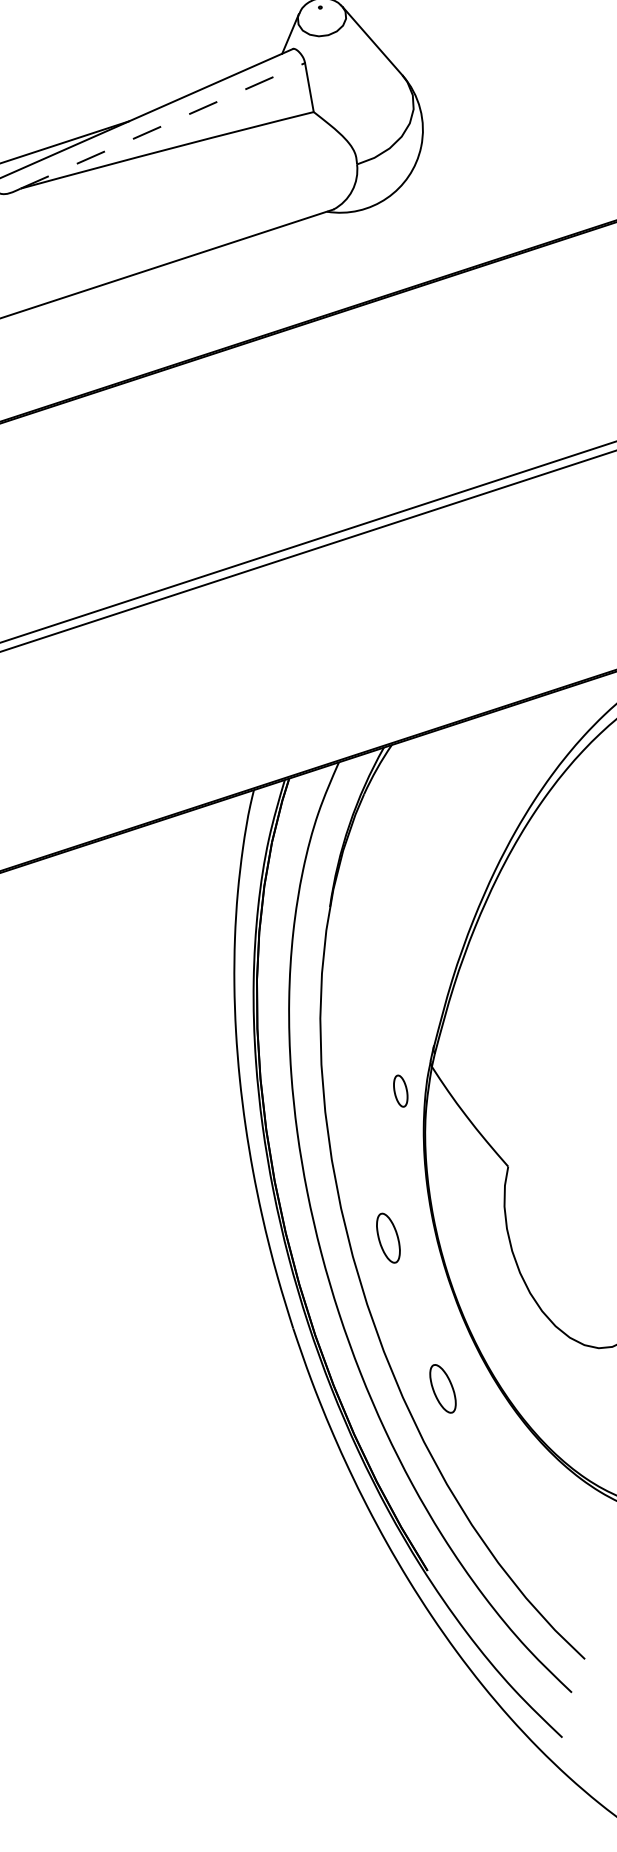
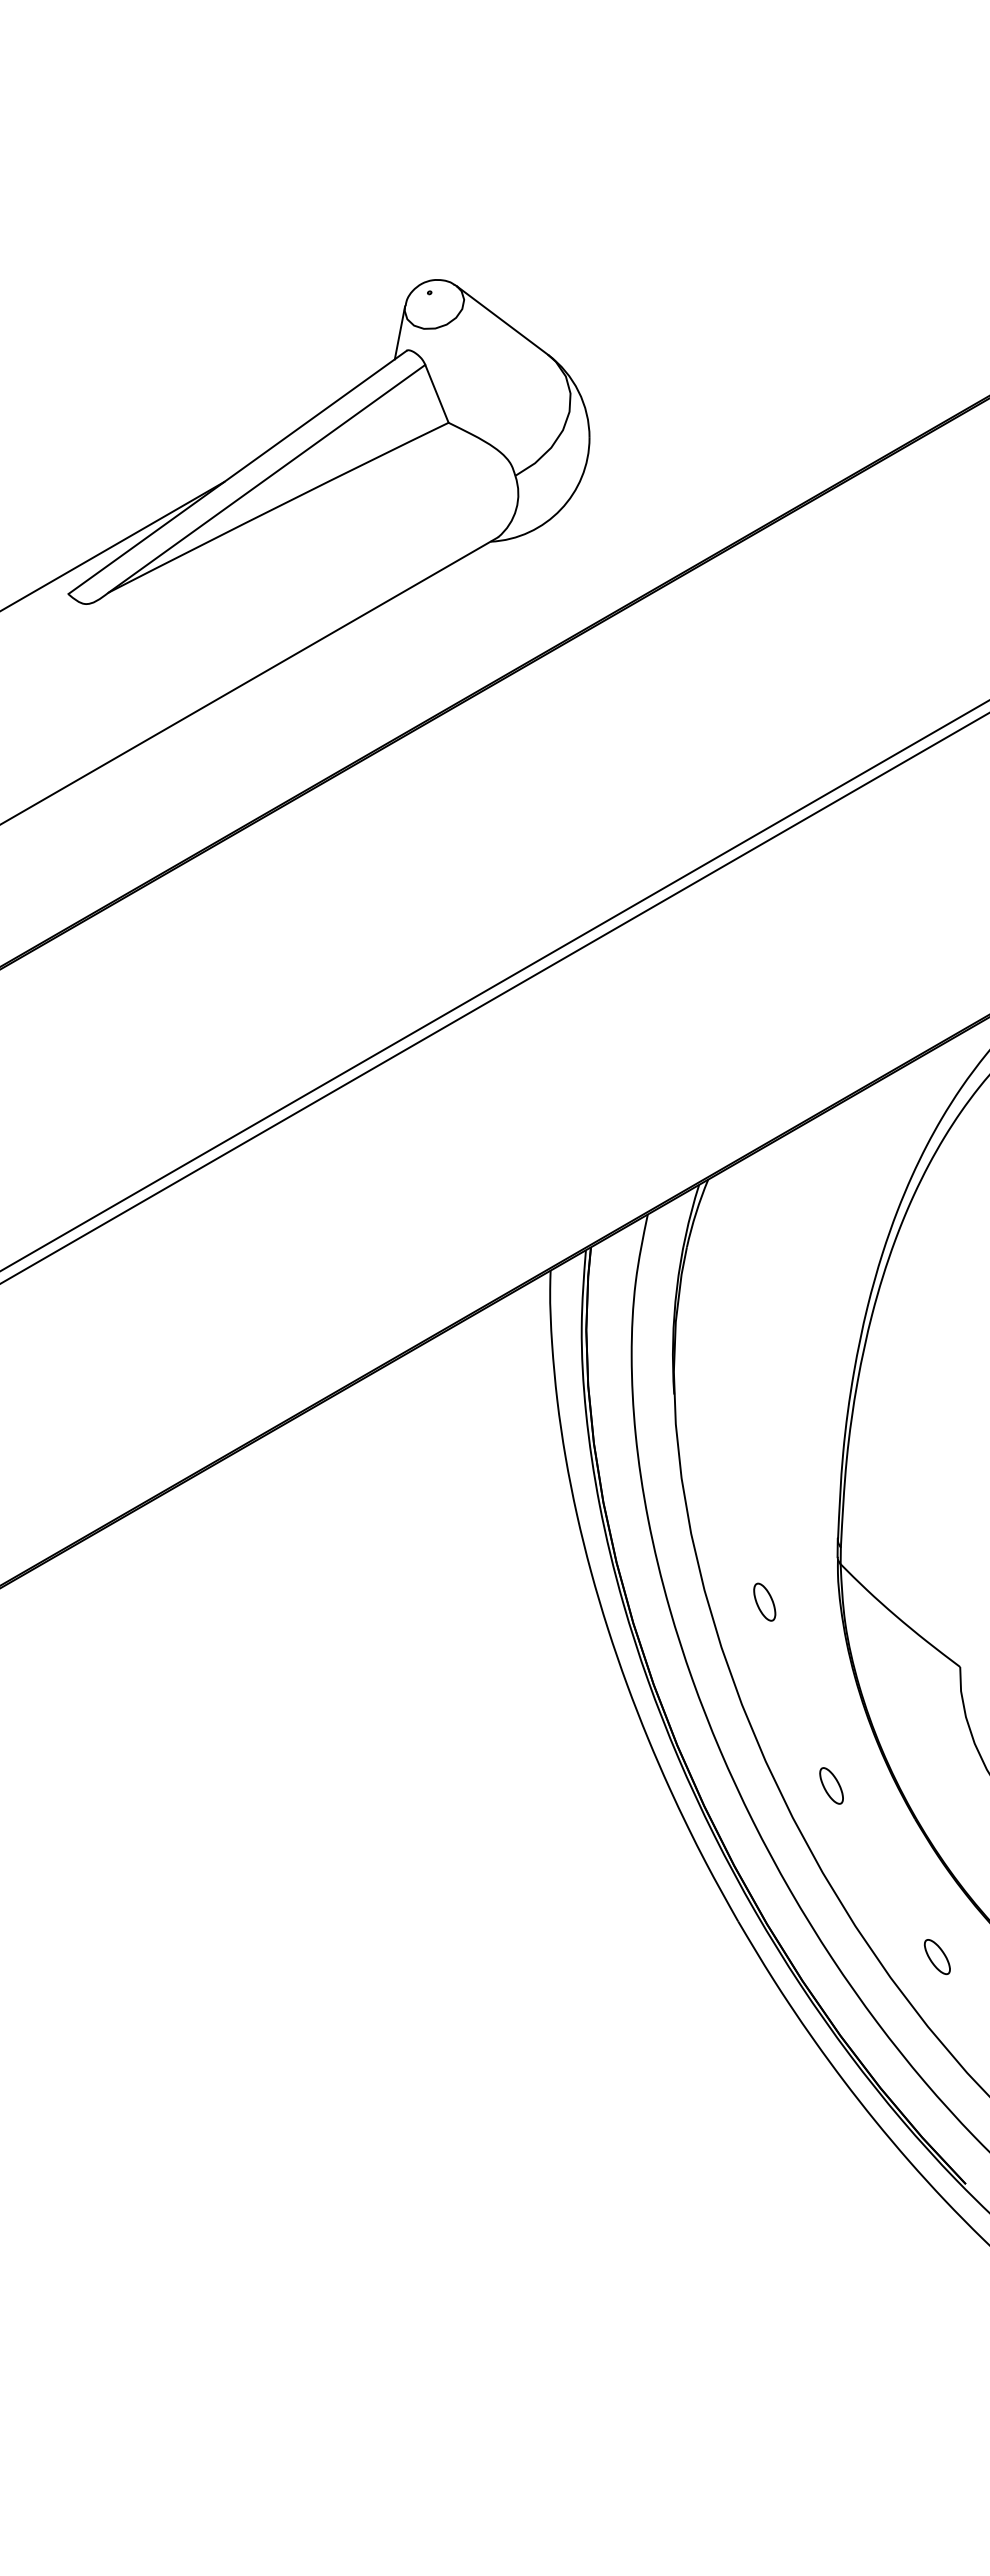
line: (163, 125) -> (267, 478), dashed -> solid
part: (400, 1090) -> (764, 1601), moved
part: (388, 1237) -> (831, 1785), size x0.62
part: (442, 1389) -> (936, 1957), size x0.62

